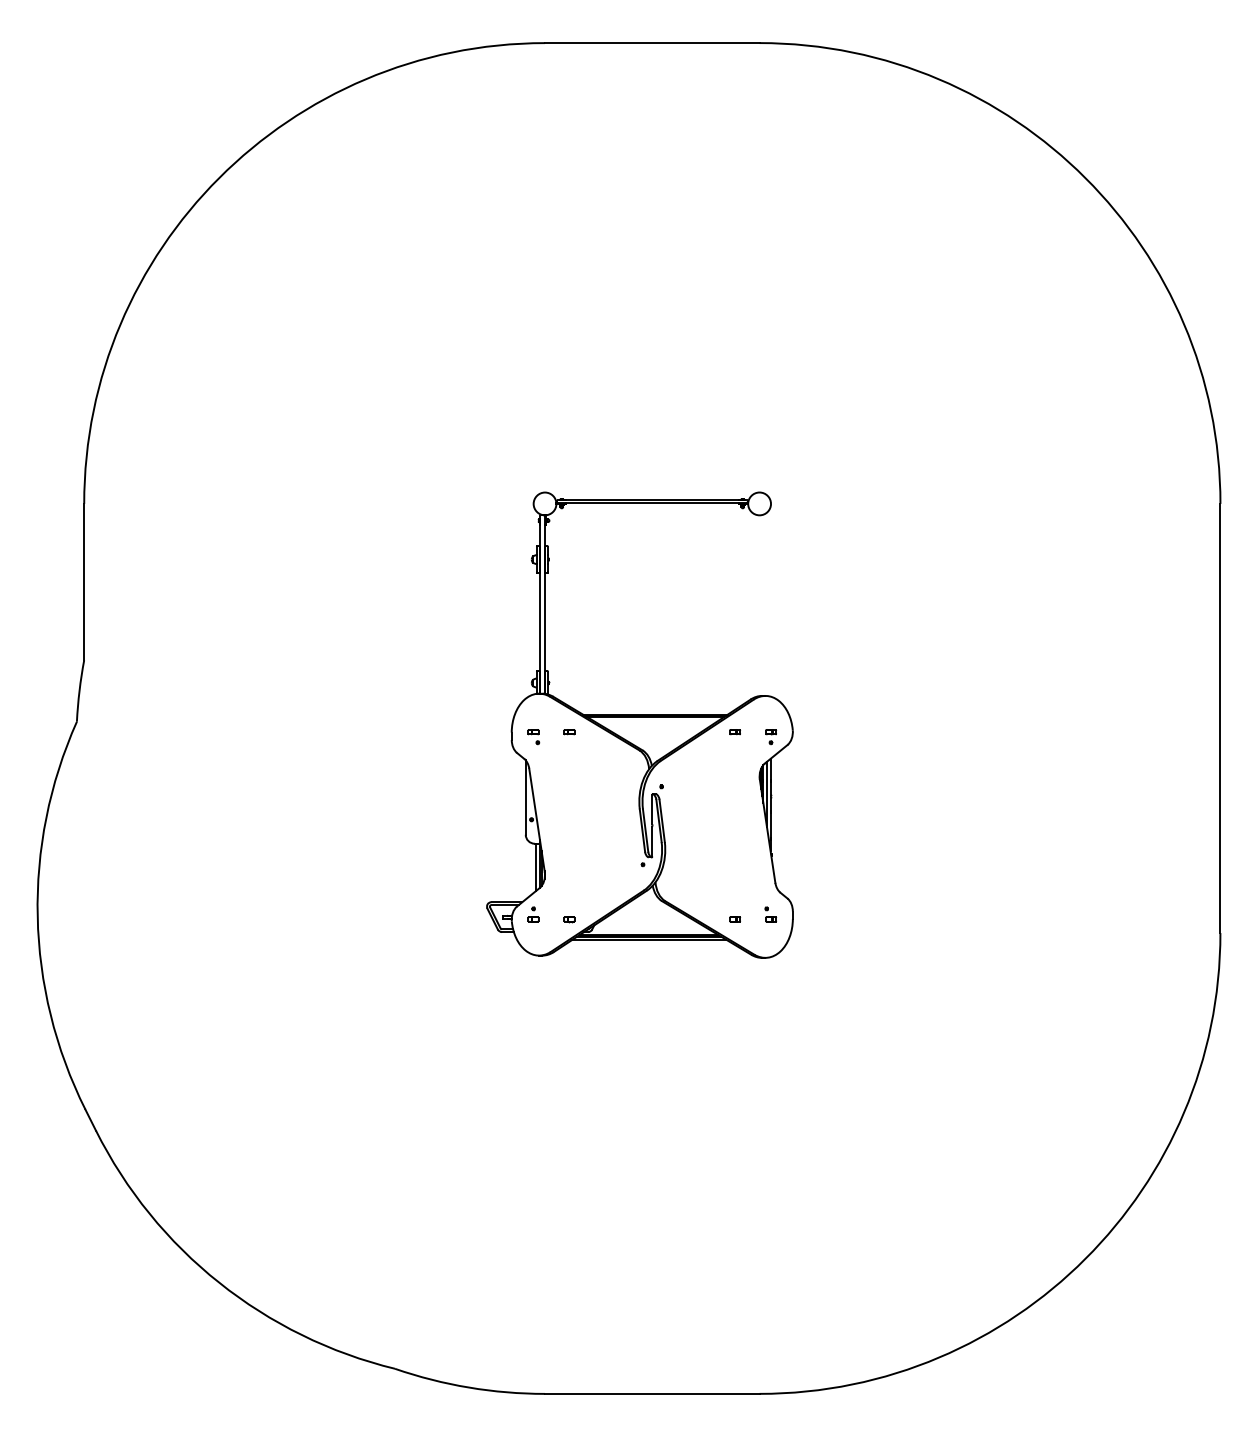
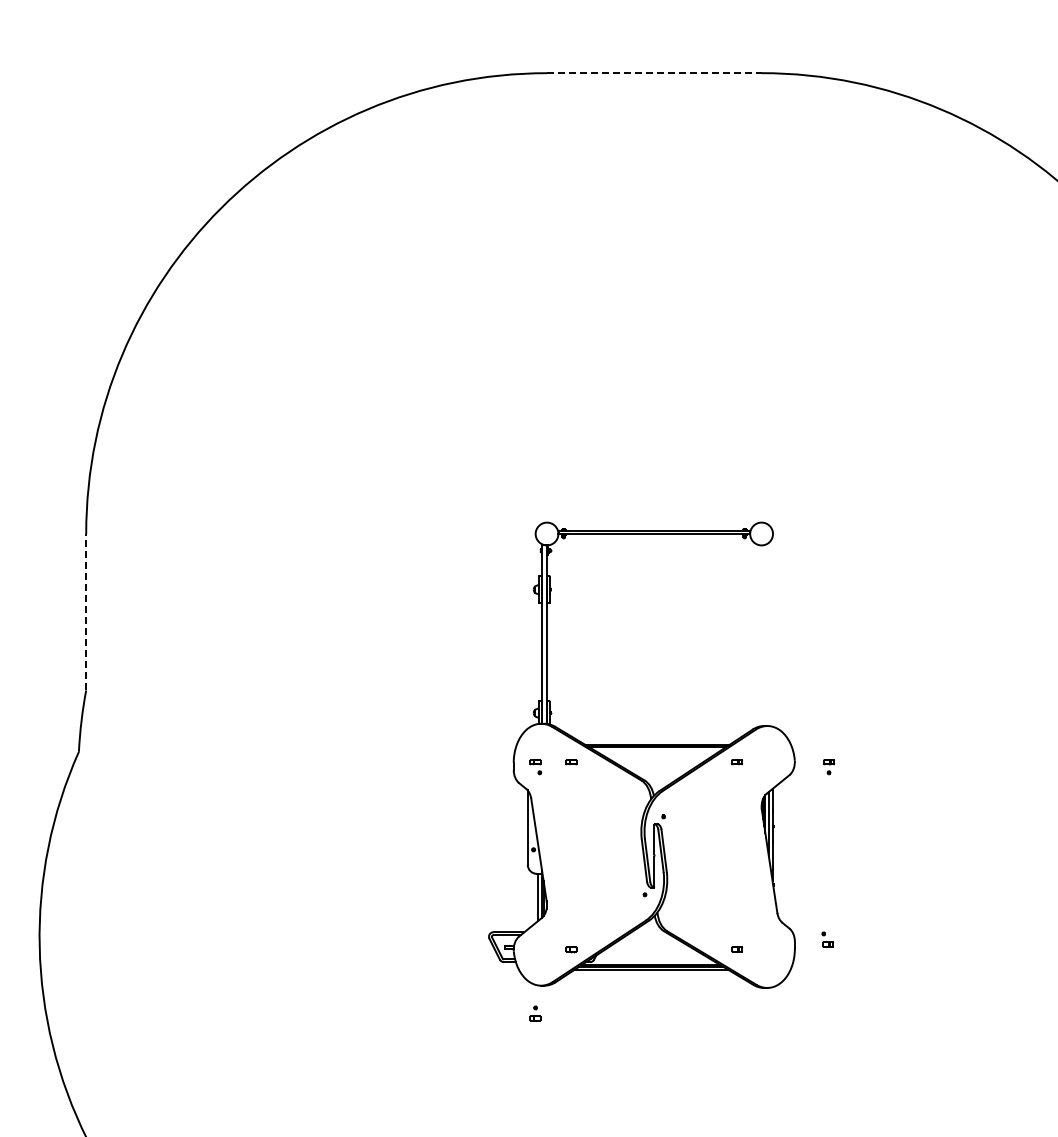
line: (652, 43) -> (654, 73), solid -> dashed
line: (84, 581) -> (86, 611), solid -> dashed
part: (771, 737) -> (829, 767), moved
part: (533, 914) -> (535, 1013), moved
part: (770, 914) -> (827, 939), moved

